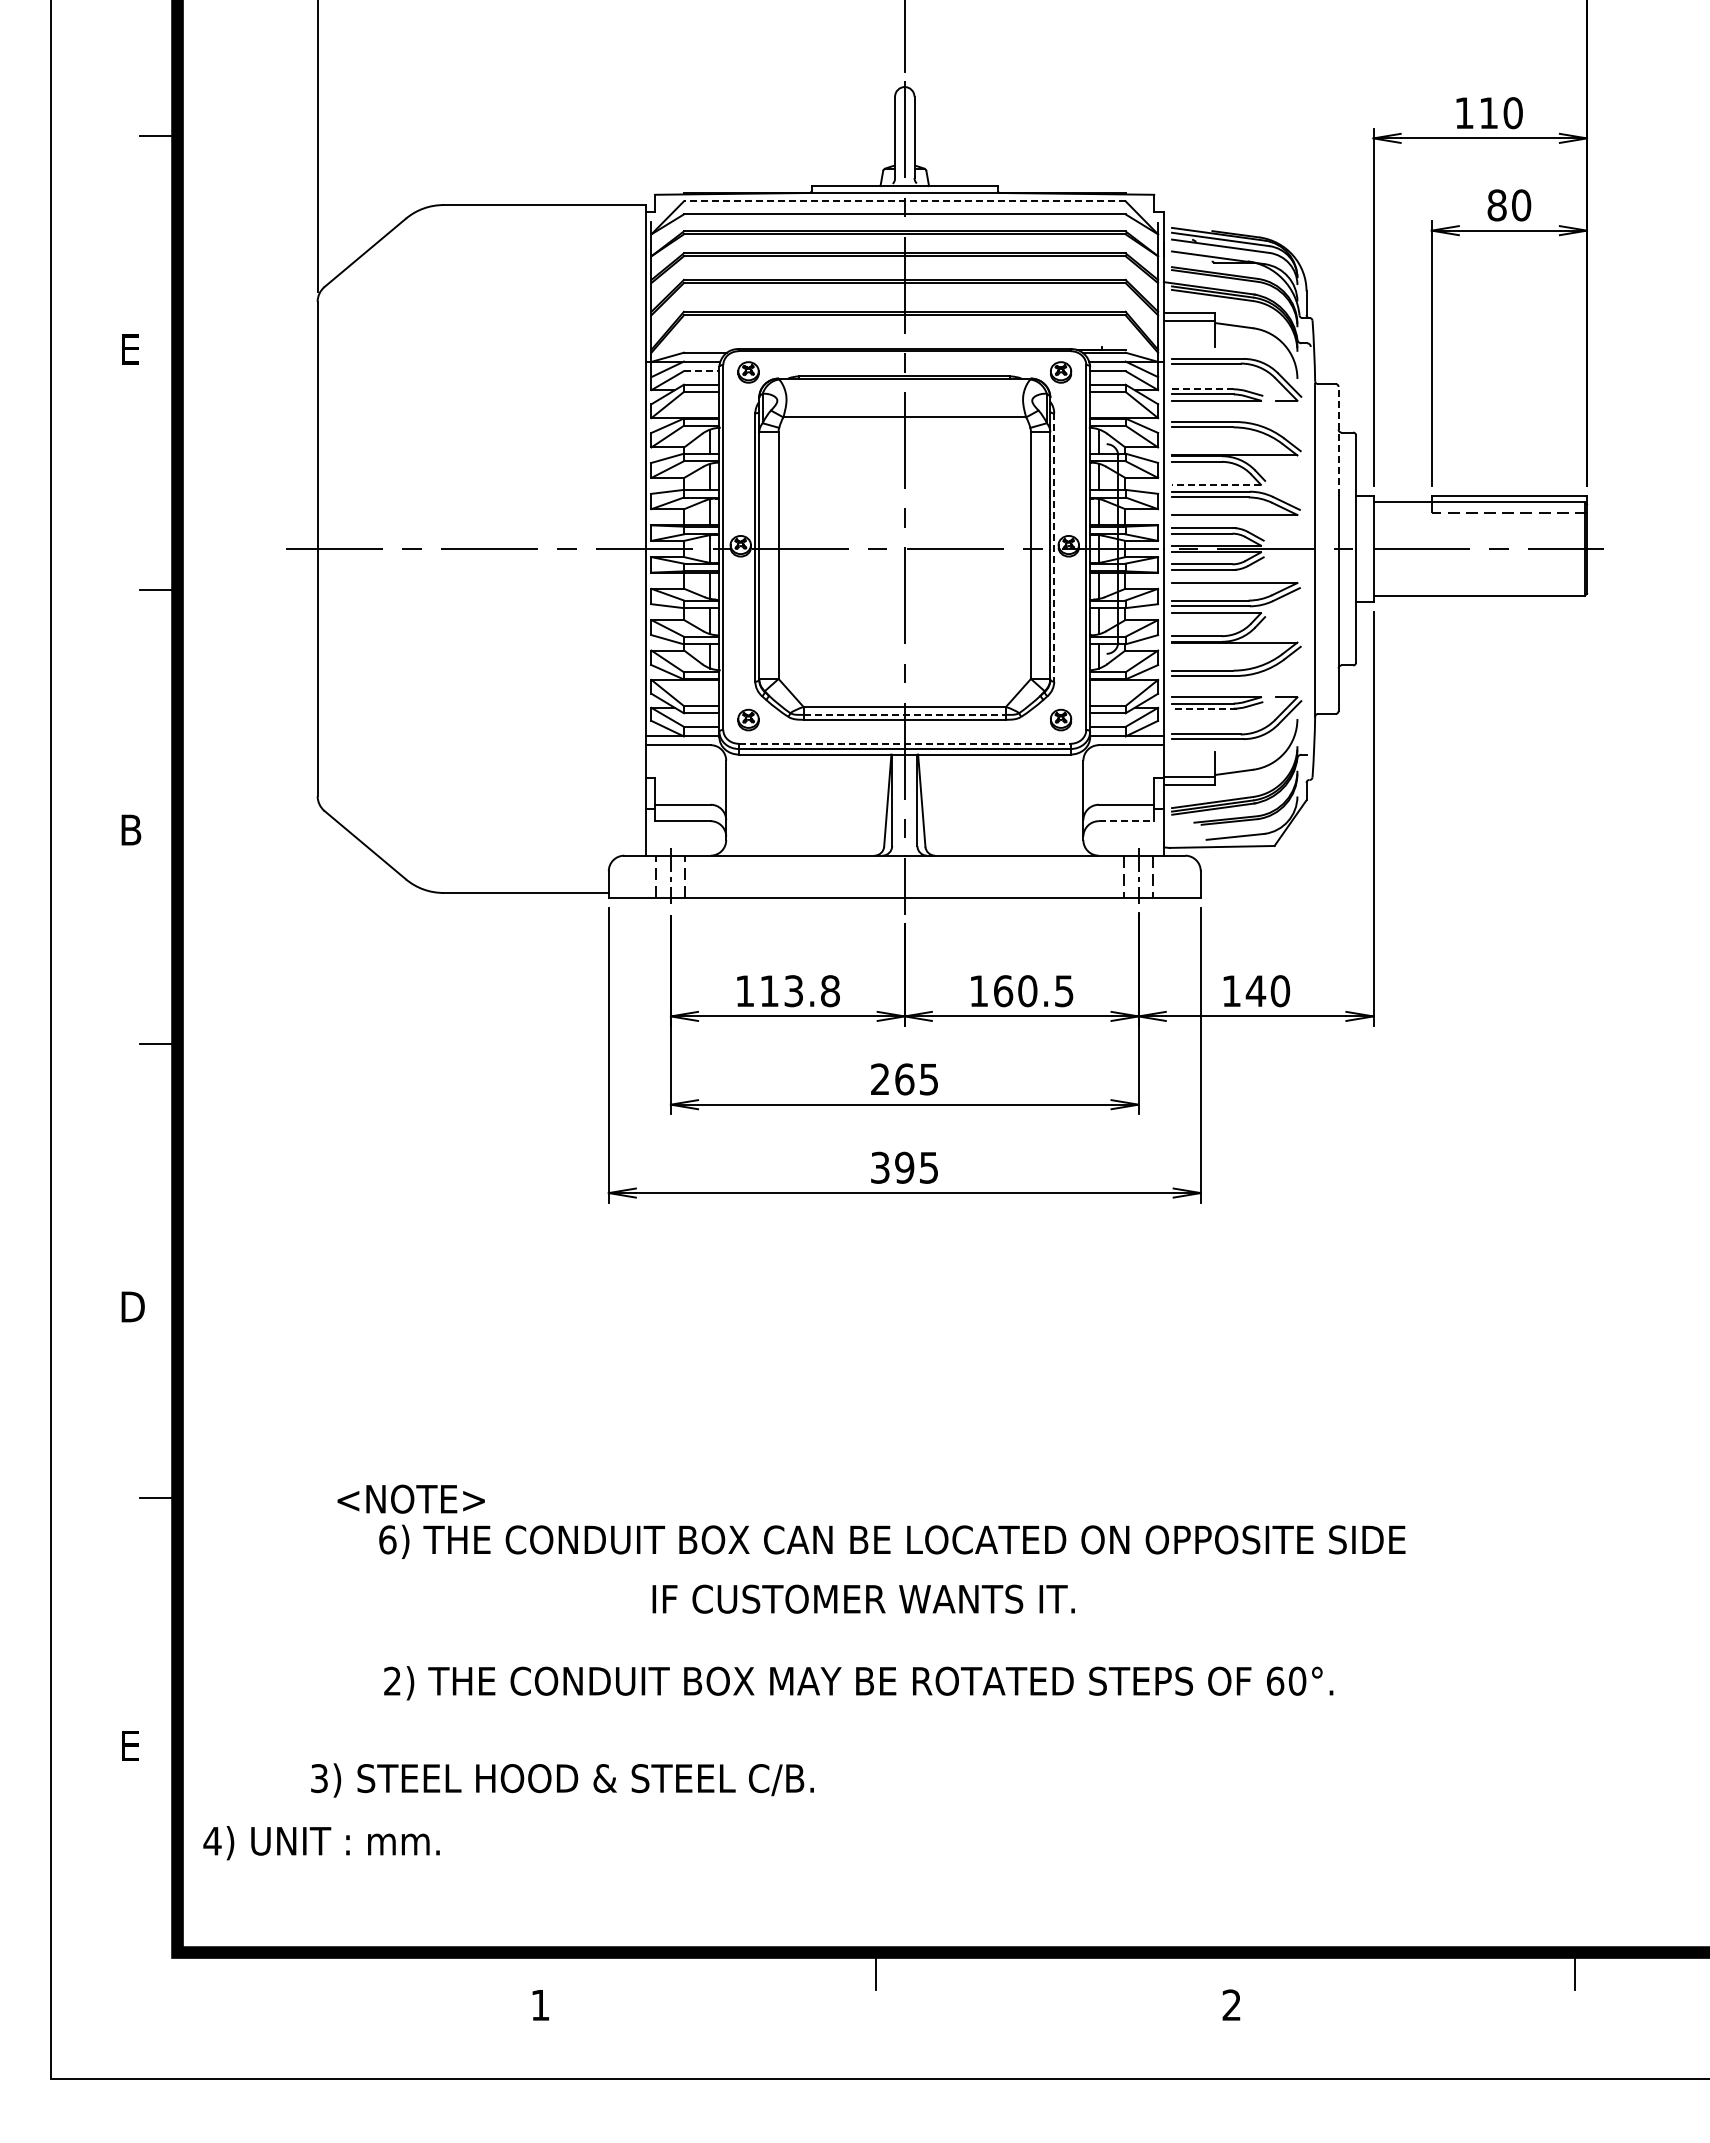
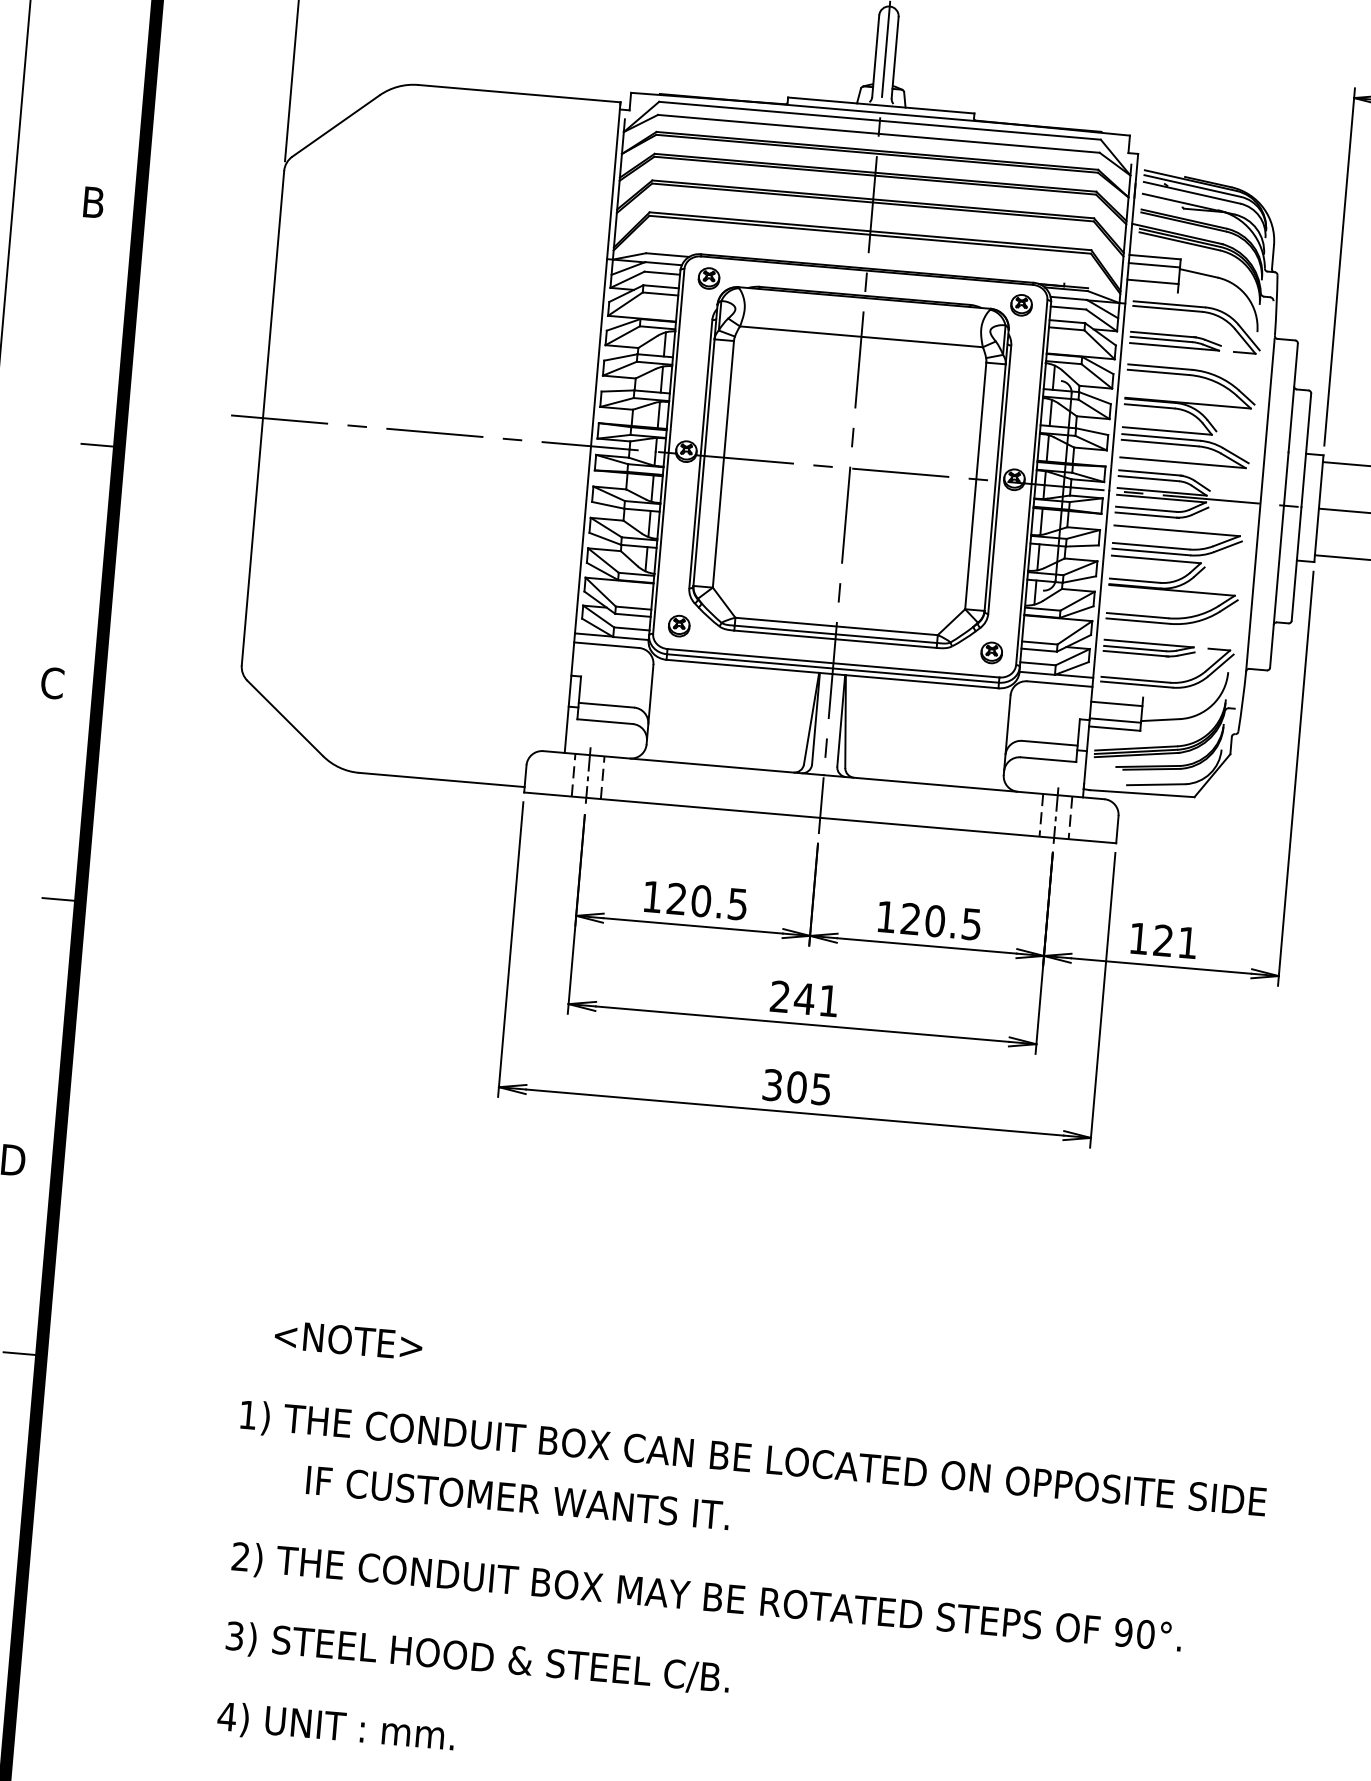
line: (904, 201) -> (879, 120), dashed -> solid
line: (1189, 338) -> (1152, 282), added
text: (131, 349) -> (93, 202), E -> B
line: (701, 371) -> (662, 273), dashed -> solid
line: (1204, 389) -> (1163, 334), dashed -> solid
line: (1338, 440) -> (1293, 397), dashed -> solid
line: (1215, 484) -> (1166, 430), dashed -> solid
line: (1054, 548) -> (999, 480), dashed -> solid
line: (1204, 708) -> (1136, 653), dashed -> solid
line: (905, 714) -> (836, 634), dashed -> solid
line: (904, 743) -> (833, 662), dashed -> solid
line: (1189, 760) -> (1116, 704), added
line: (1126, 821) -> (1048, 759), dashed -> solid
text: (131, 829) -> (52, 682), B -> C
text: (799, 991) -> (706, 901), 113.8 -> 120.5
text: (1003, 991) -> (910, 919), 160.5 -> 120.5
text: (1267, 991) -> (1174, 942), 140 -> 121
text: (915, 1079) -> (815, 999), 265 -> 241
text: (904, 1167) -> (796, 1086), 395 -> 305
text: (410, 1498) -> (348, 1339), moved
text: (387, 1539) -> (247, 1414), 6) -> 1)
text: (863, 1598) -> (517, 1497), moved
text: (1275, 1680) -> (1123, 1631), 60°. -> 90°.
text: (562, 1780) -> (477, 1659), moved
text: (321, 1843) -> (335, 1728), moved

